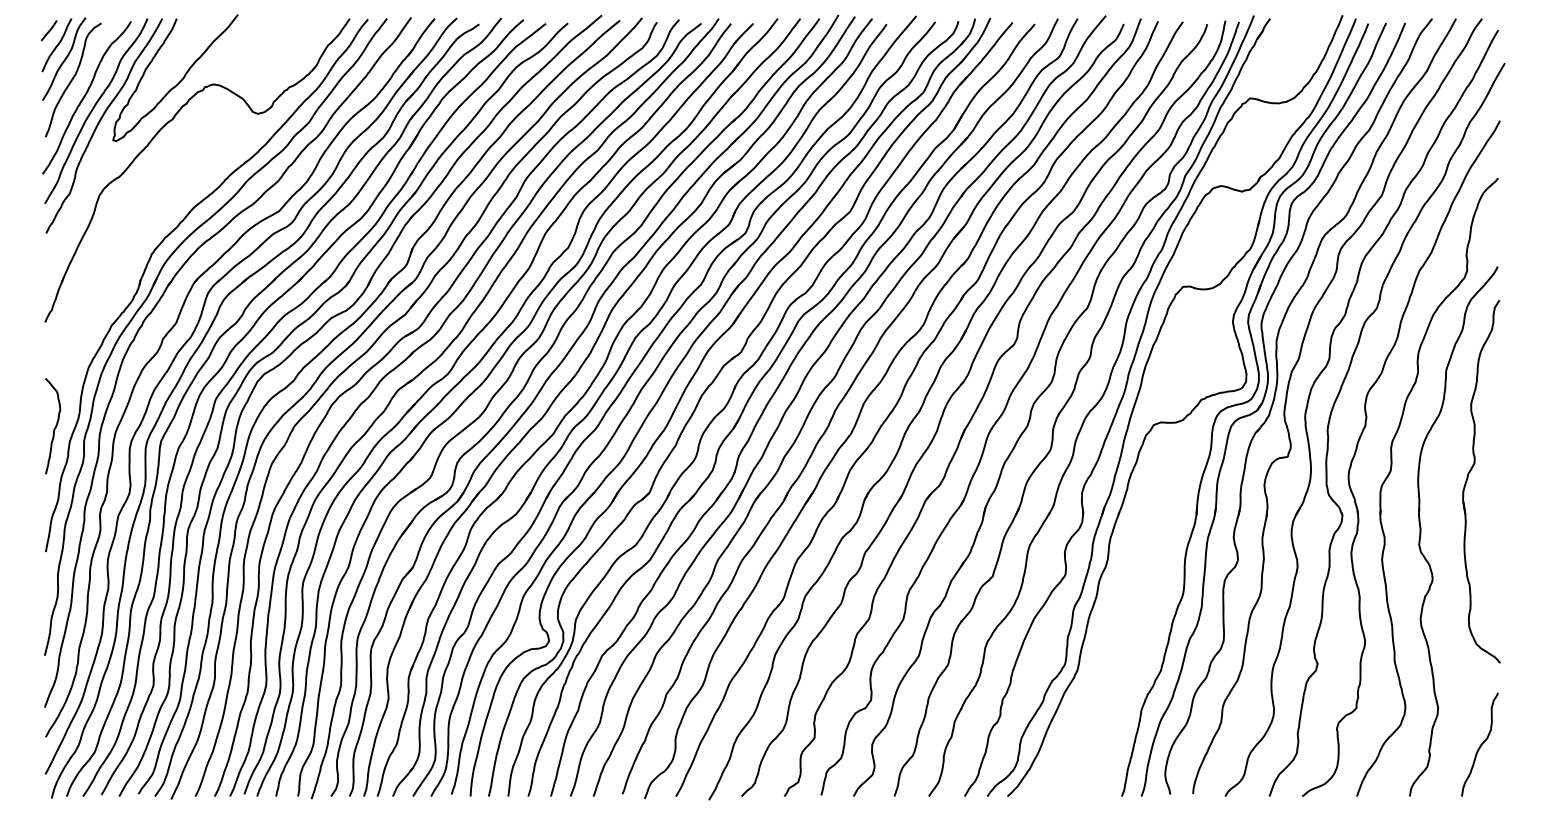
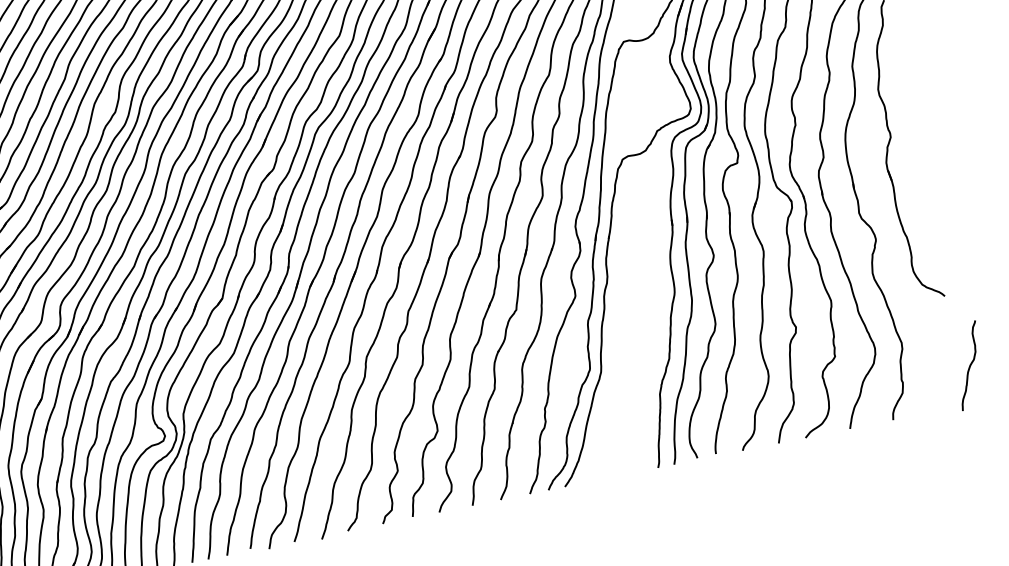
curve: (1480, 744) -> (969, 365), moved

